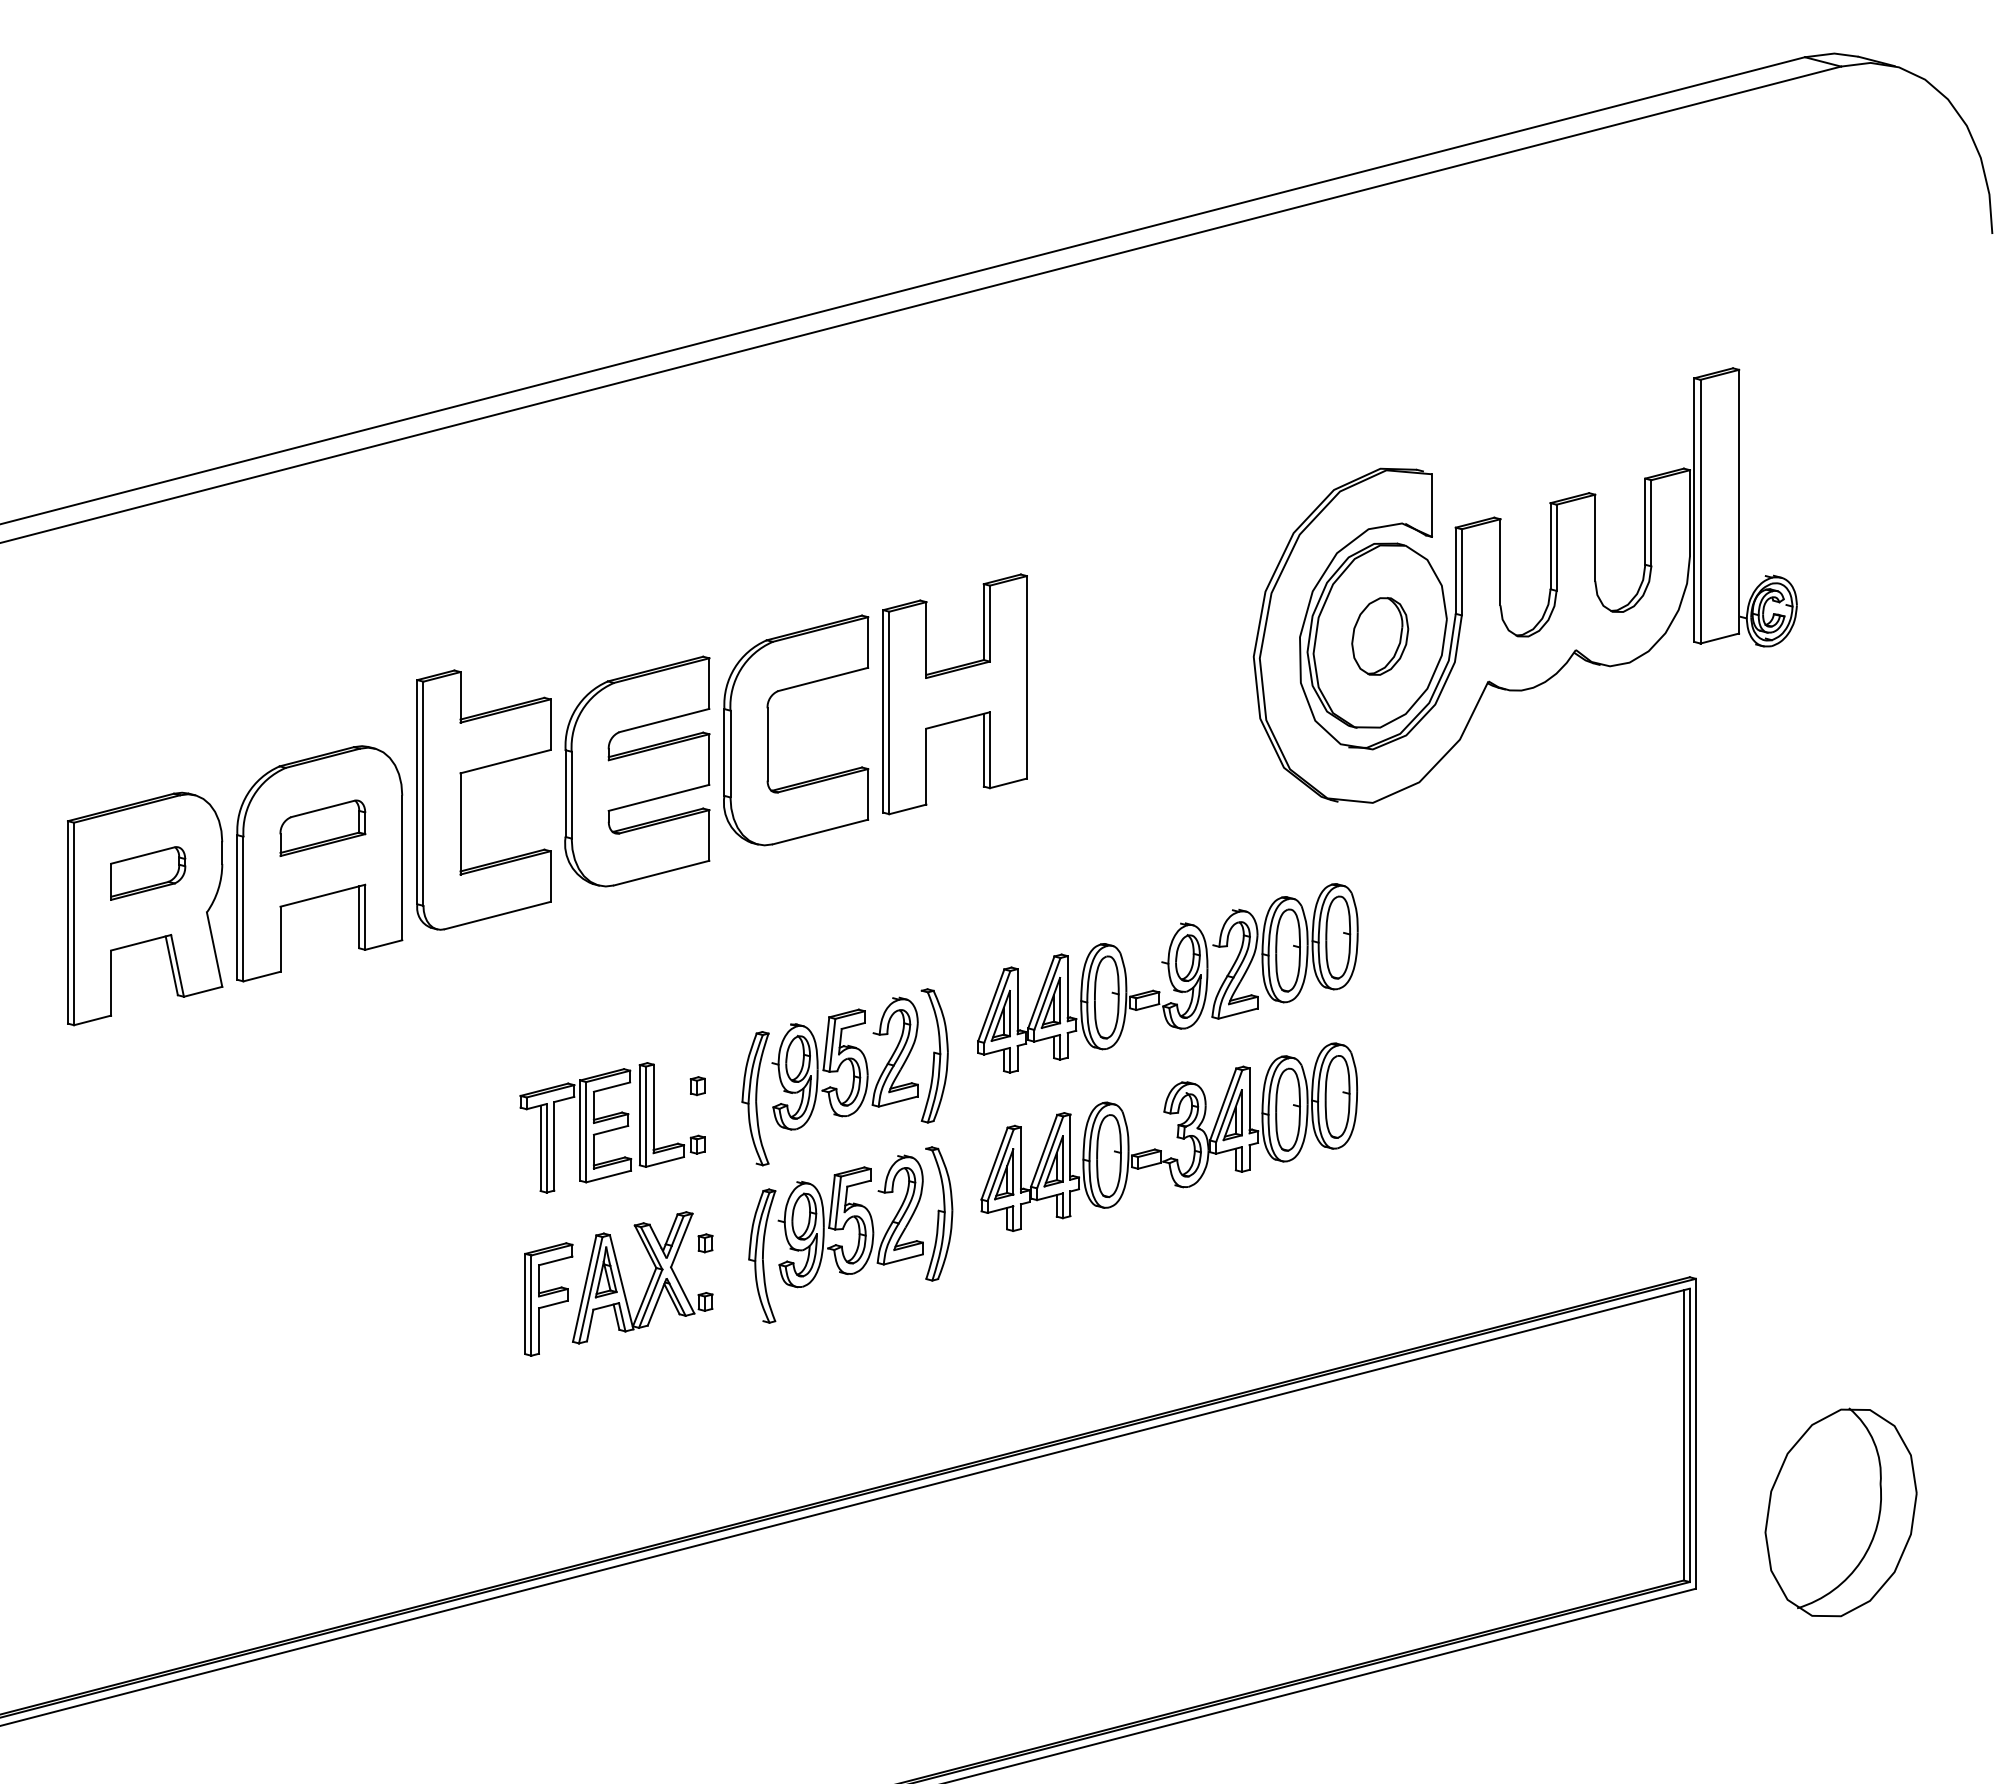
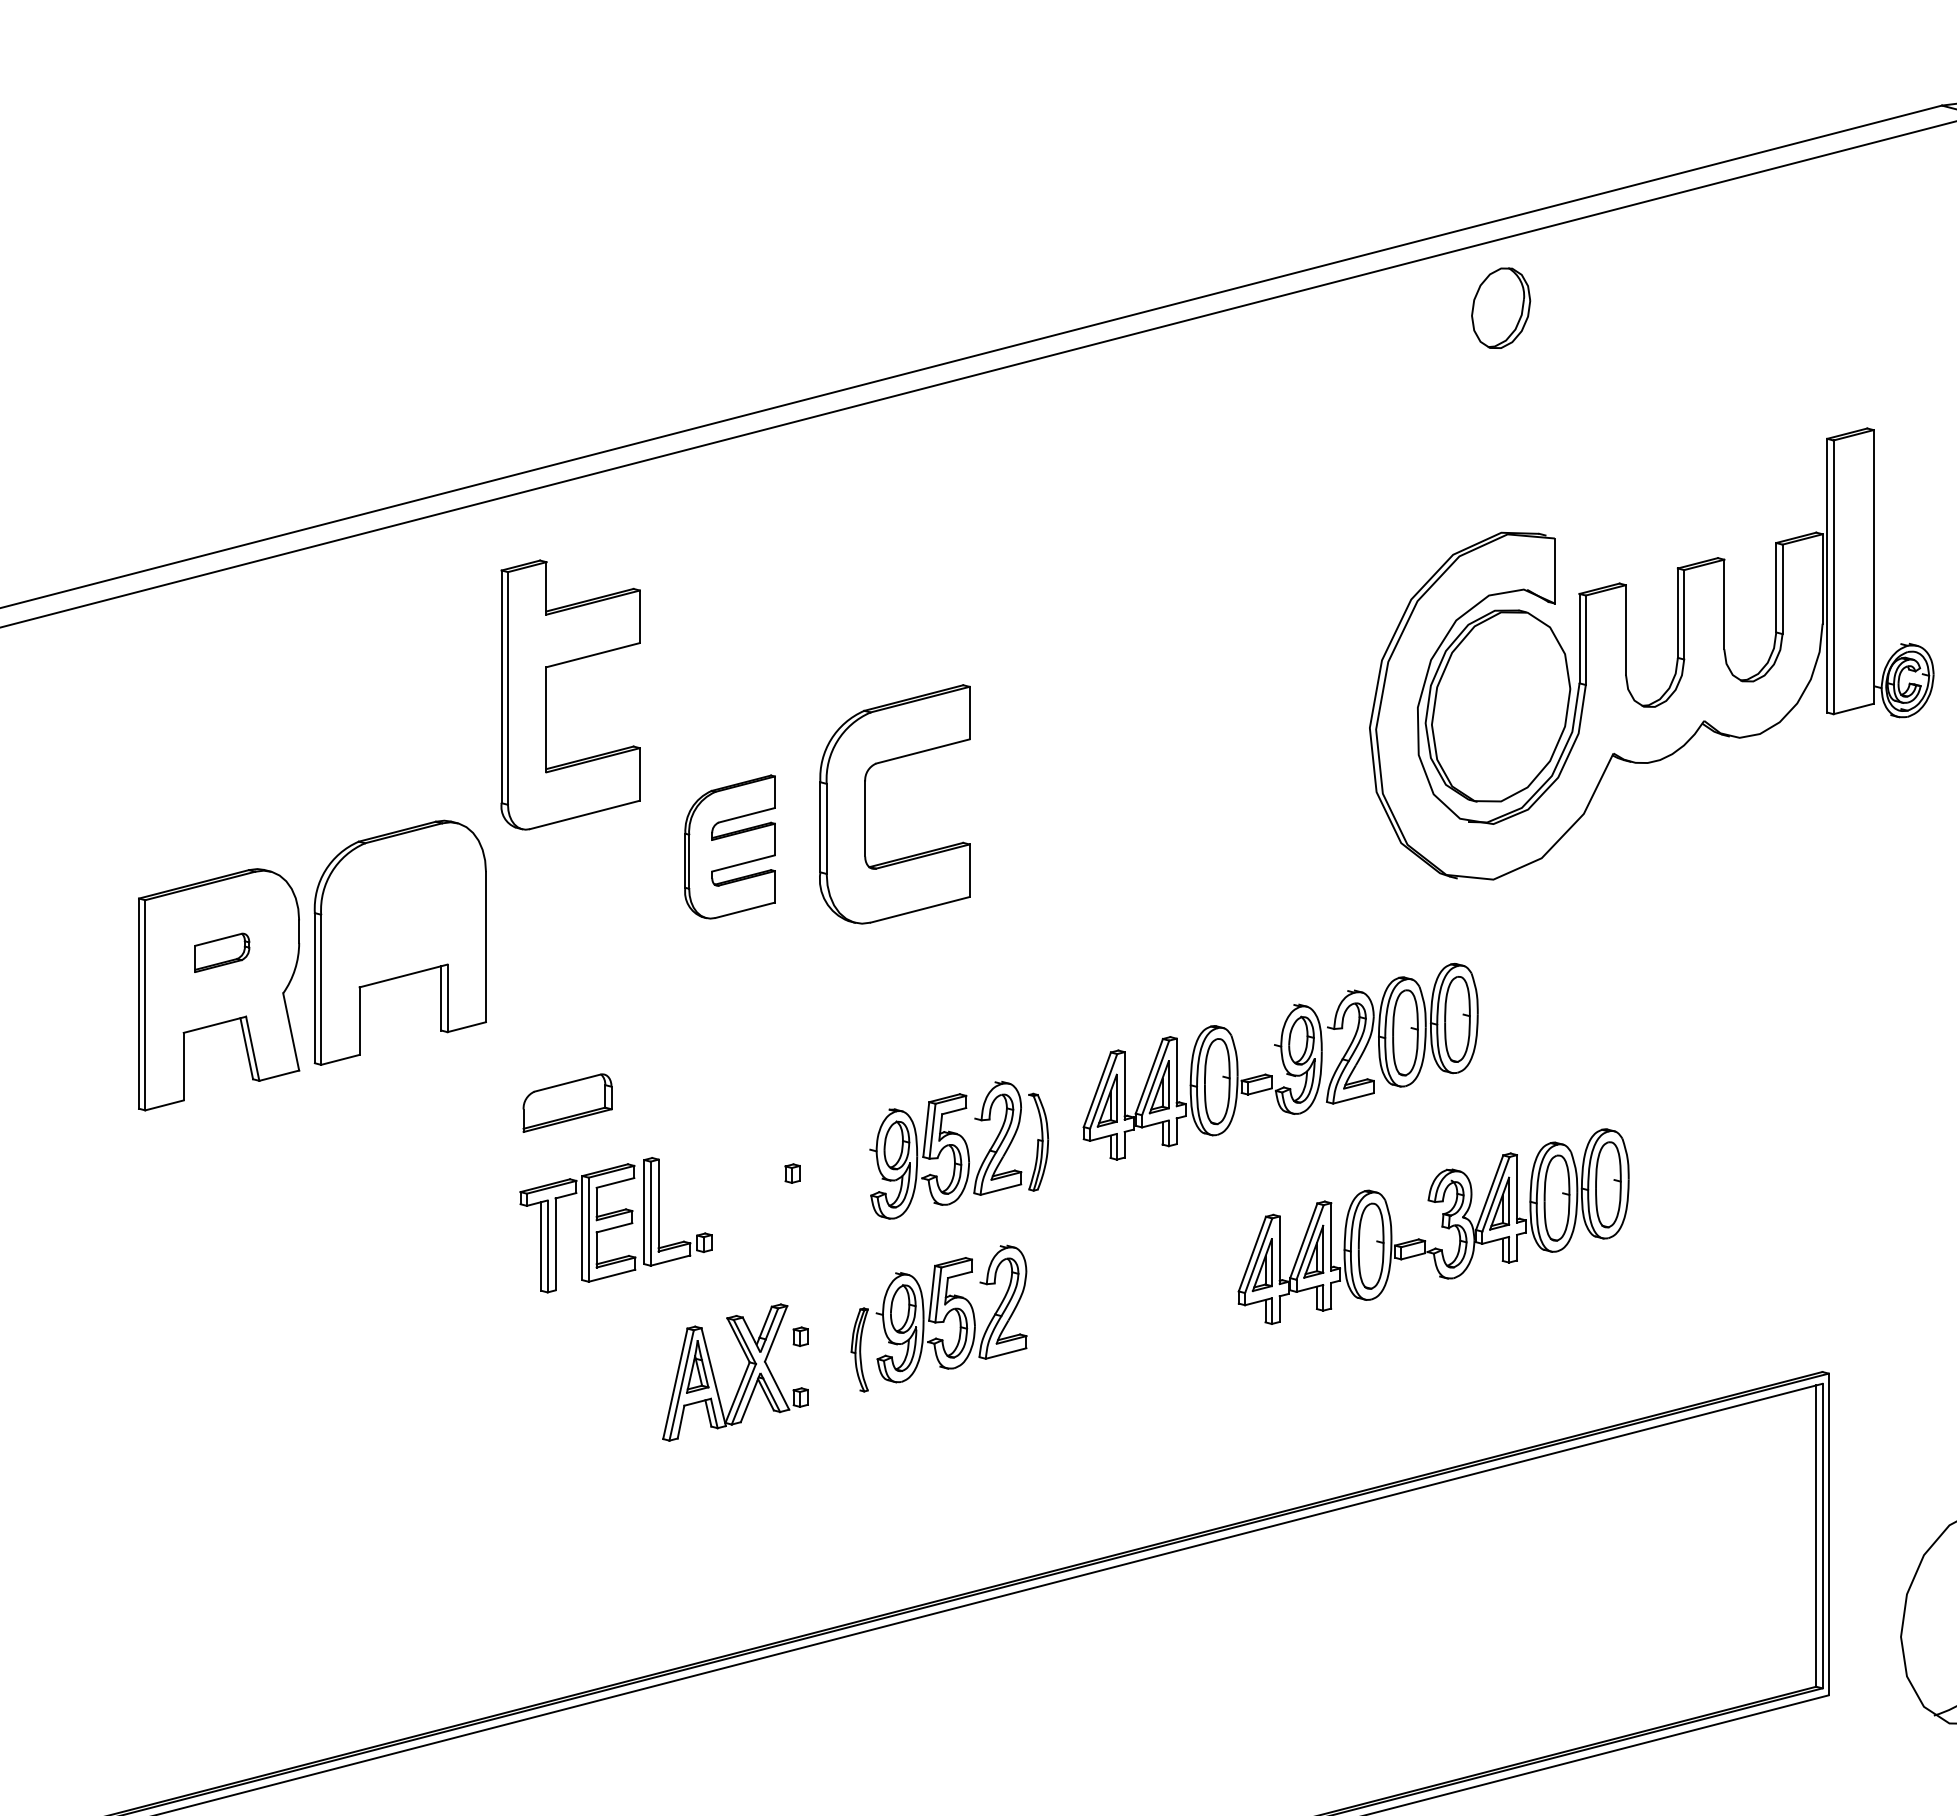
part: (1380, 636) -> (1501, 308), moved
part: (954, 694) -> (1059, 767), removed
part: (637, 771) -> (730, 847), size x0.6
part: (461, 799) -> (547, 694), moved
part: (322, 827) -> (567, 1102), moved
part: (148, 873) -> (222, 952), size x0.7
part: (934, 1055) -> (1038, 1141), size x0.7
part: (755, 1098) -> (852, 1186), removed
part: (612, 1127) -> (615, 1224), moved
part: (1176, 1136) -> (1441, 1225), moved
part: (939, 1213) -> (1043, 1305), removed
part: (762, 1255) -> (859, 1349), size x0.6
part: (548, 1299) -> (637, 1395), removed

